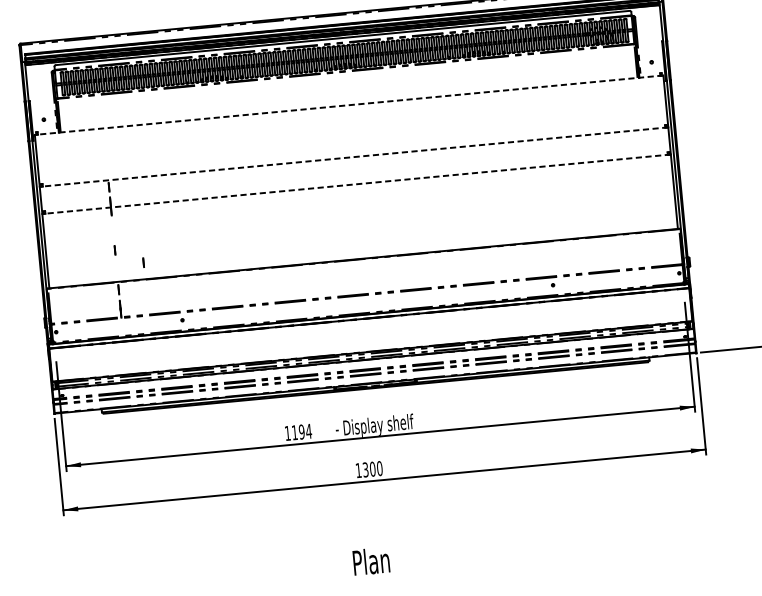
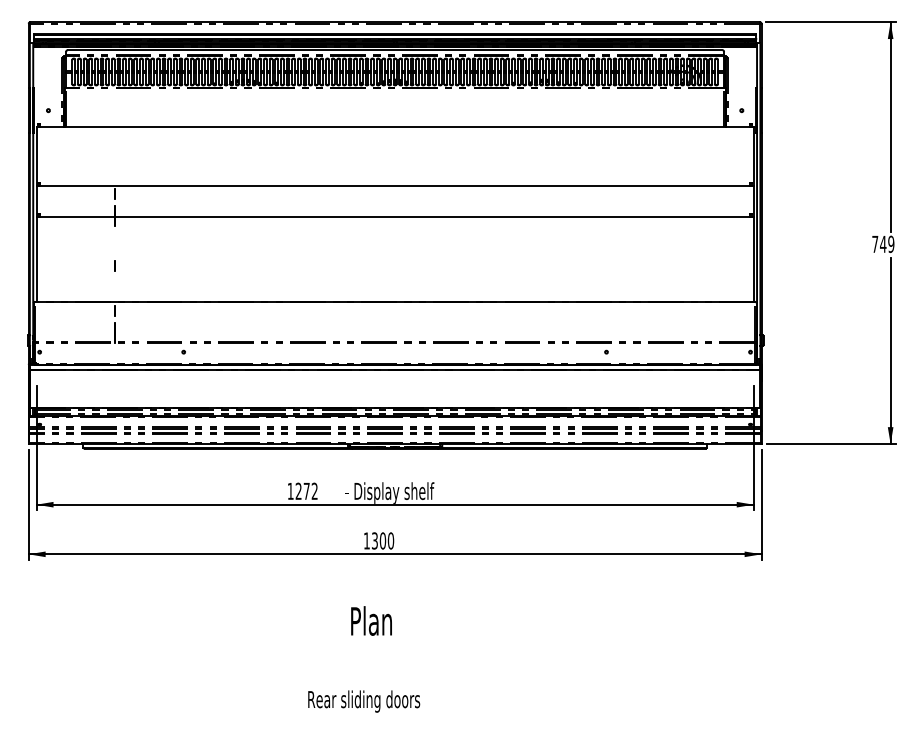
line: (349, 104) -> (395, 126), dashed -> solid
line: (354, 157) -> (395, 186), dashed -> solid
line: (356, 184) -> (395, 217), dashed -> solid
line: (143, 262) -> (145, 282), removed
text: (301, 431) -> (306, 490), 1194 -> 1272
text: (371, 560) -> (371, 620), moved

